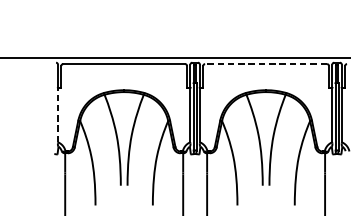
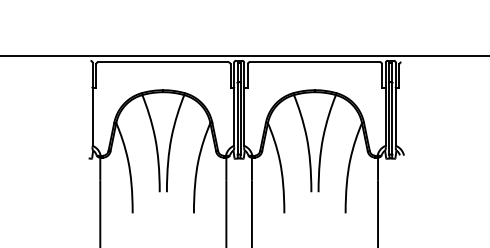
line: (265, 64) -> (314, 62), dashed -> solid
line: (57, 114) -> (92, 116), dashed -> solid

